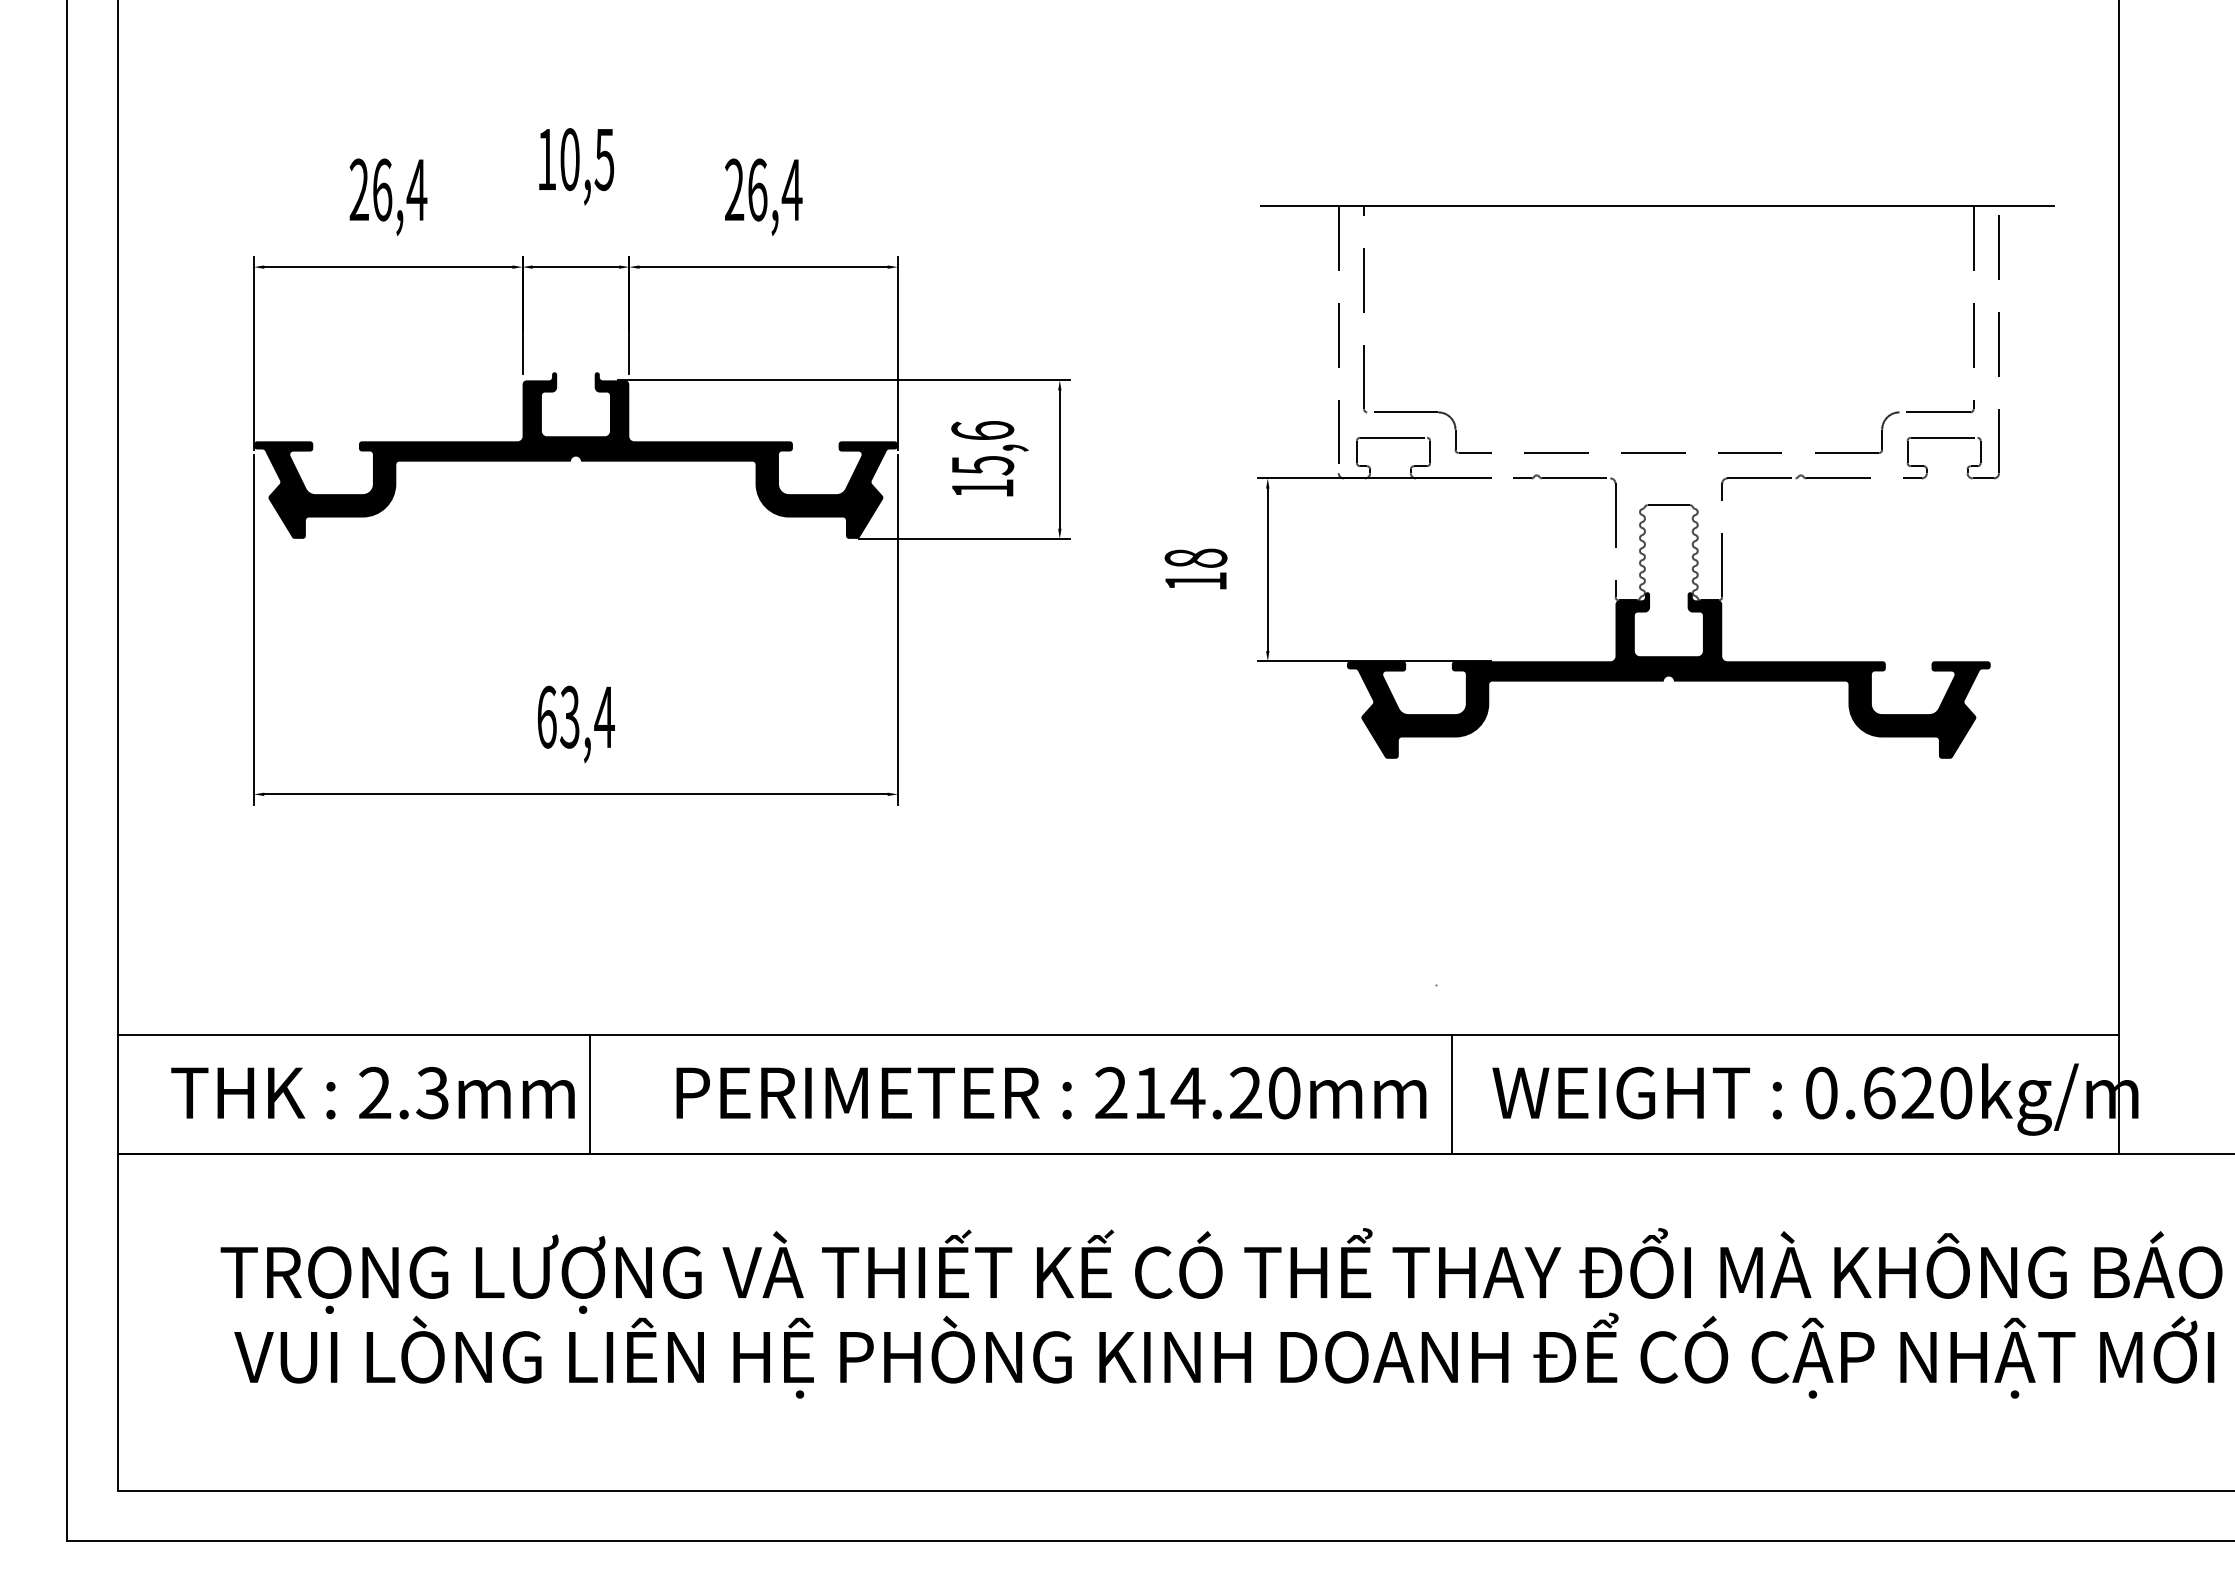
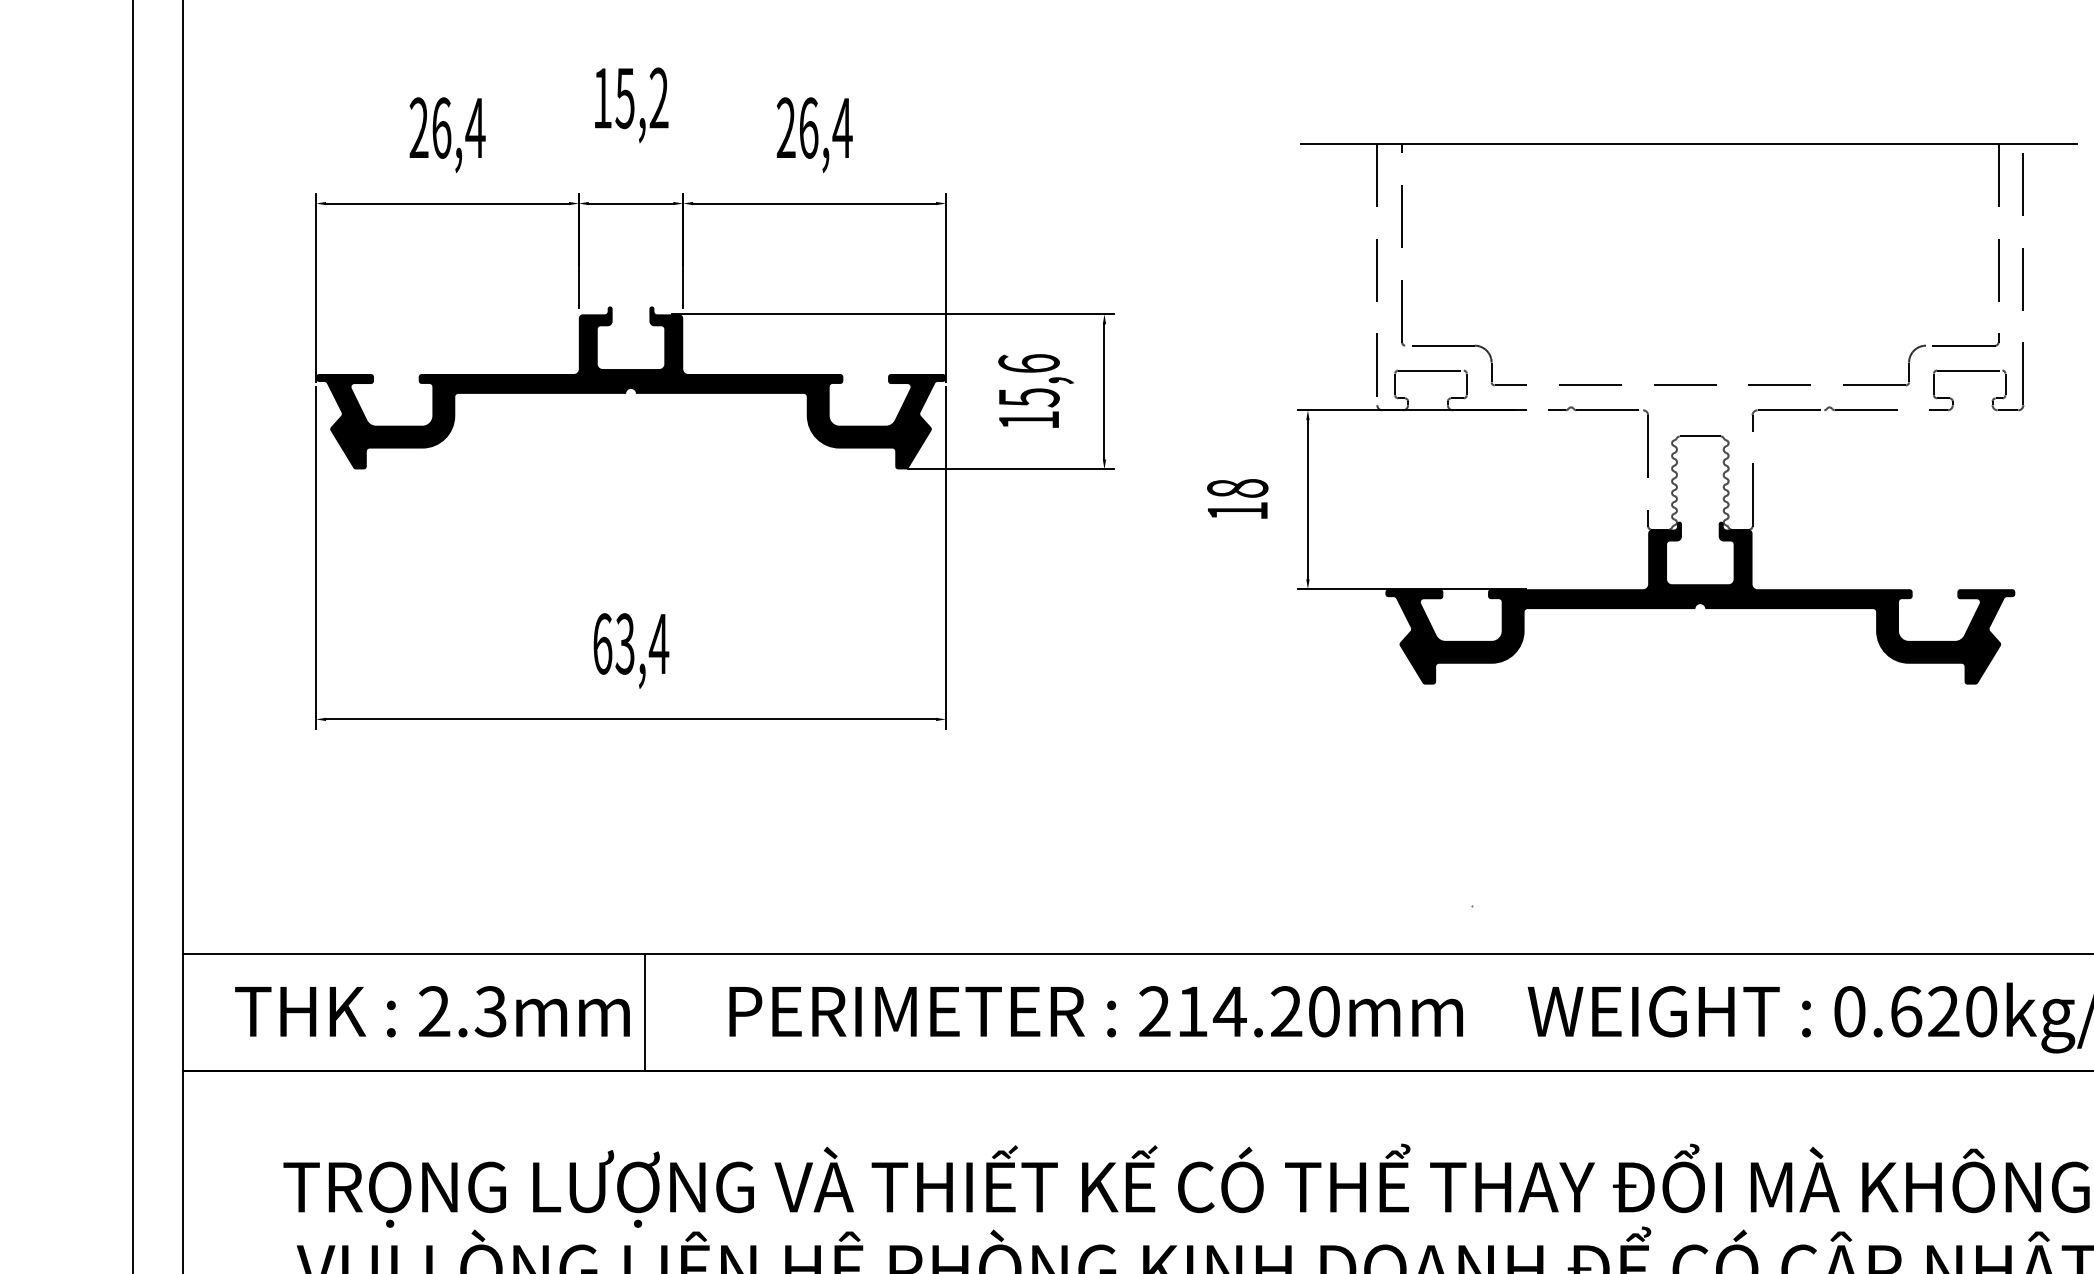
text: (587, 159) -> (642, 98), 10,5 -> 15,2
line: (1452, 1094) -> (1488, 1013), removed

